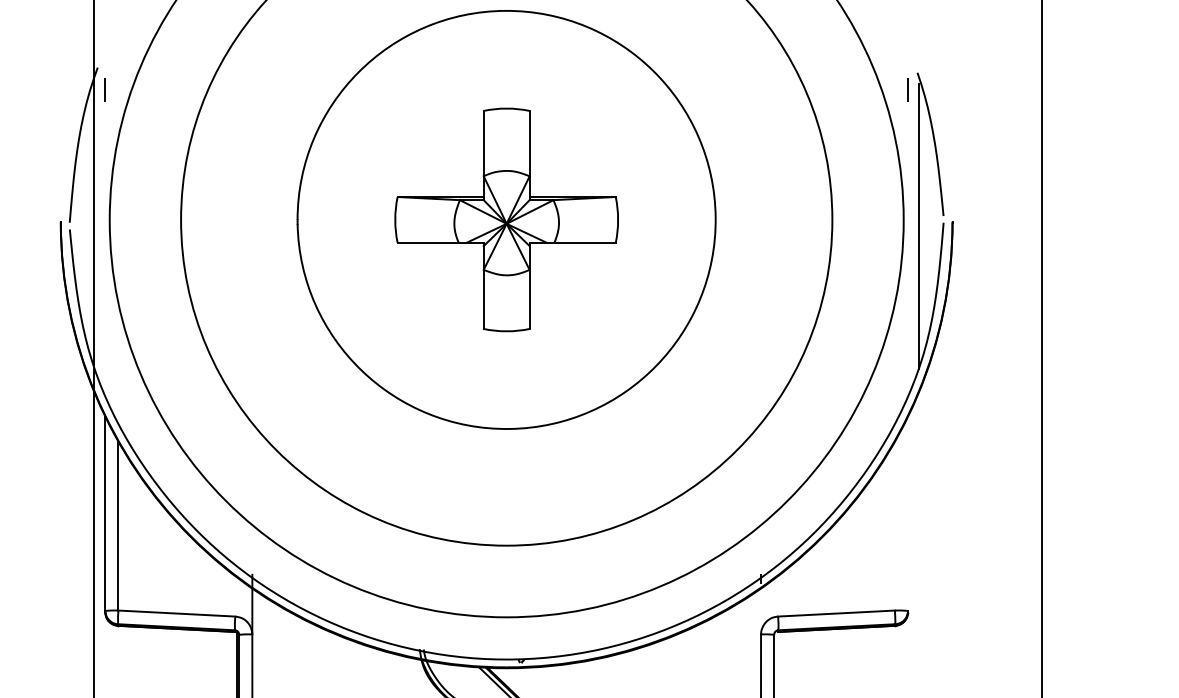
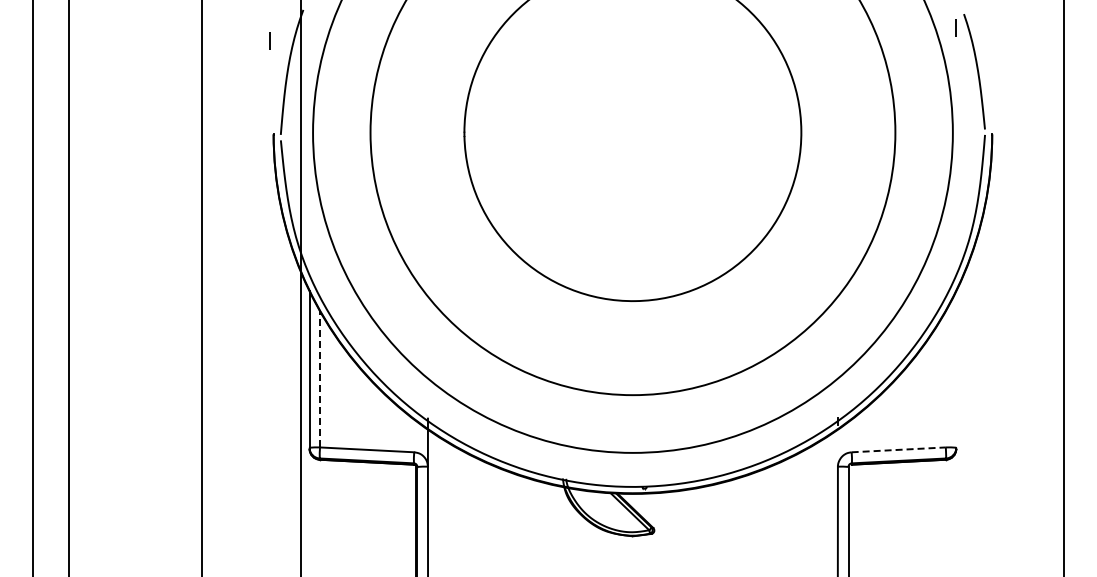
line: (105, 89) -> (269, 40), moved
part: (506, 219) -> (632, 132), removed
line: (919, 225) -> (965, 137), removed
line: (118, 524) -> (320, 378), solid -> dashed
line: (837, 613) -> (899, 449), solid -> dashed

